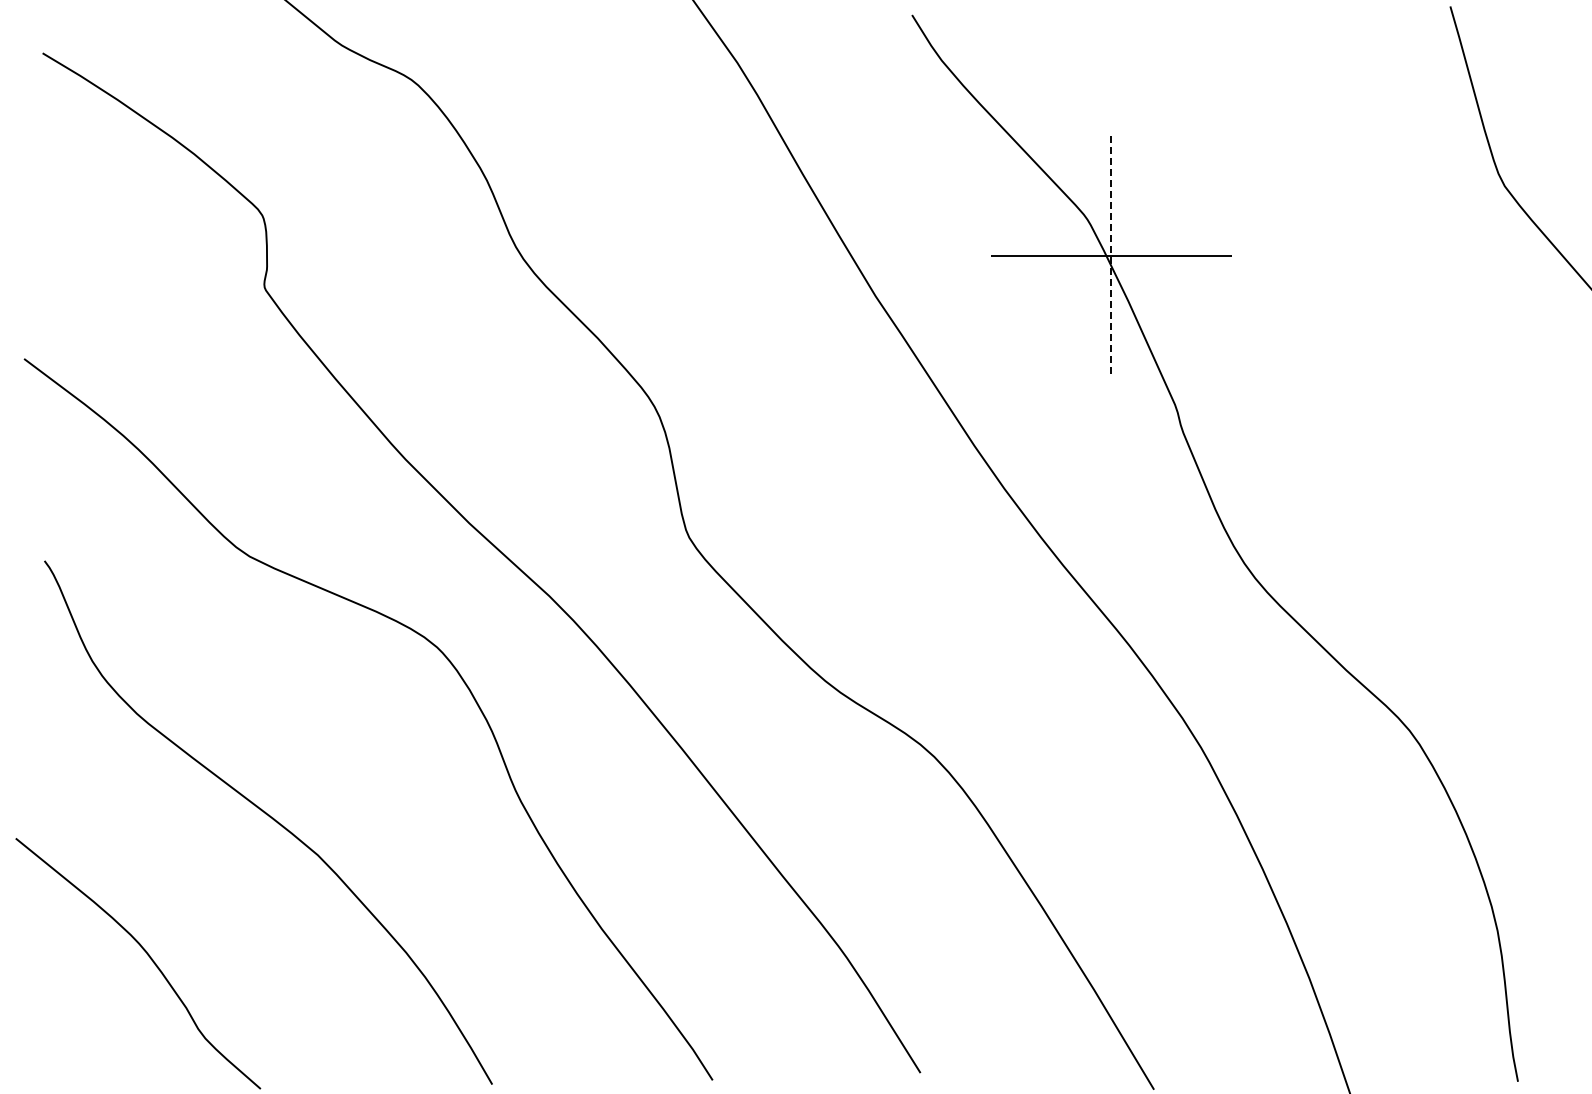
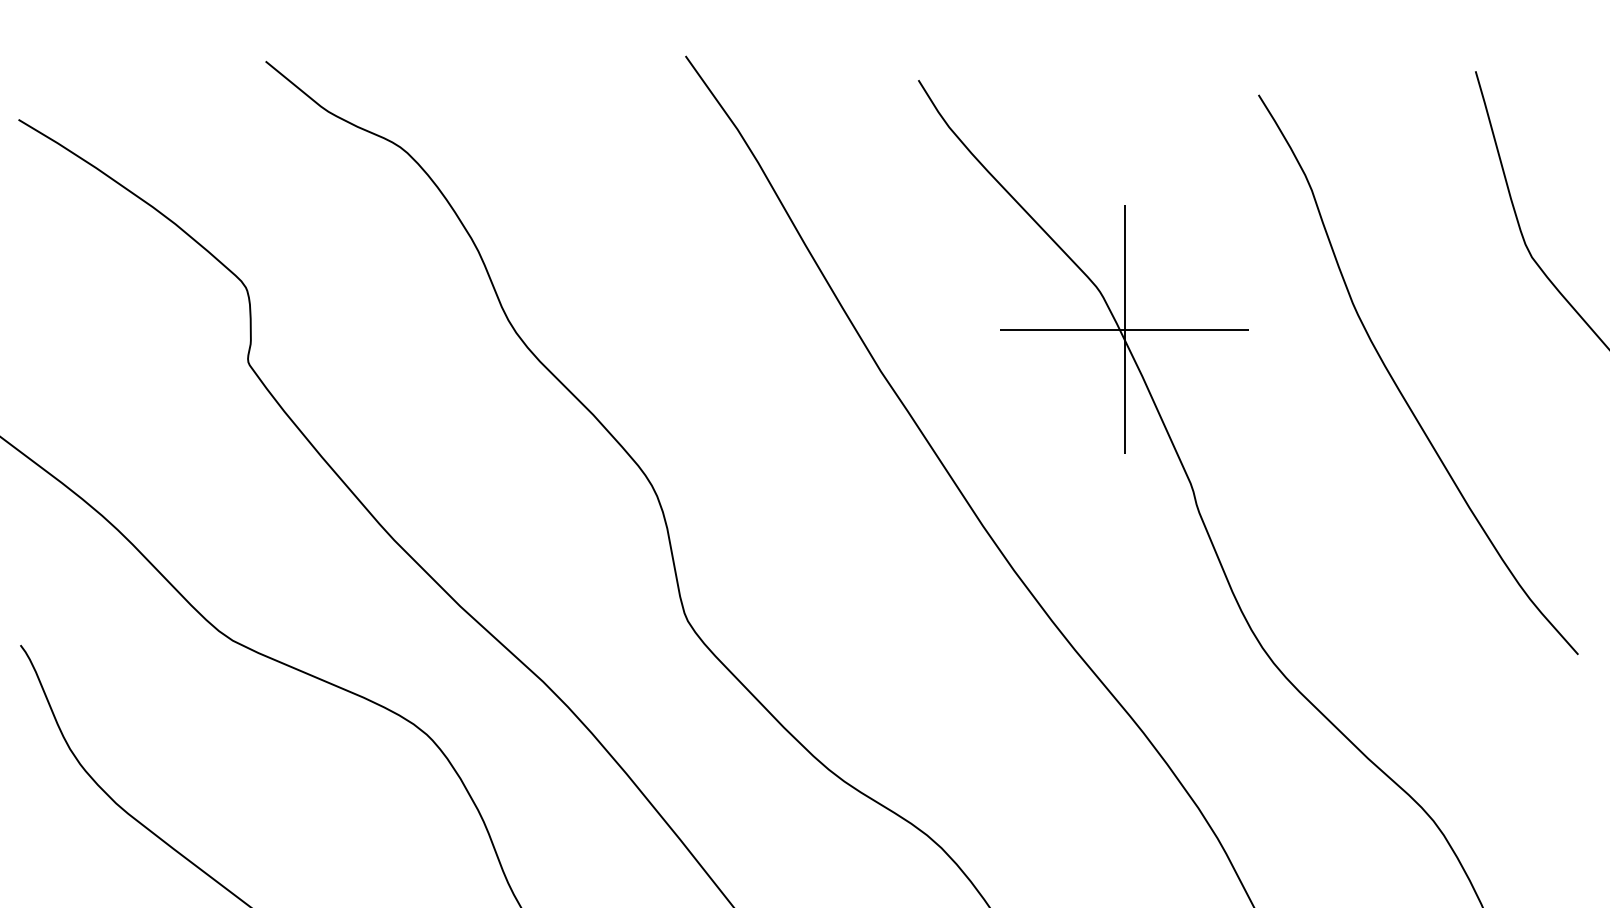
line: (1111, 256) -> (1124, 330), dashed -> solid
curve: (1375, 310) -> (1398, 386), added

